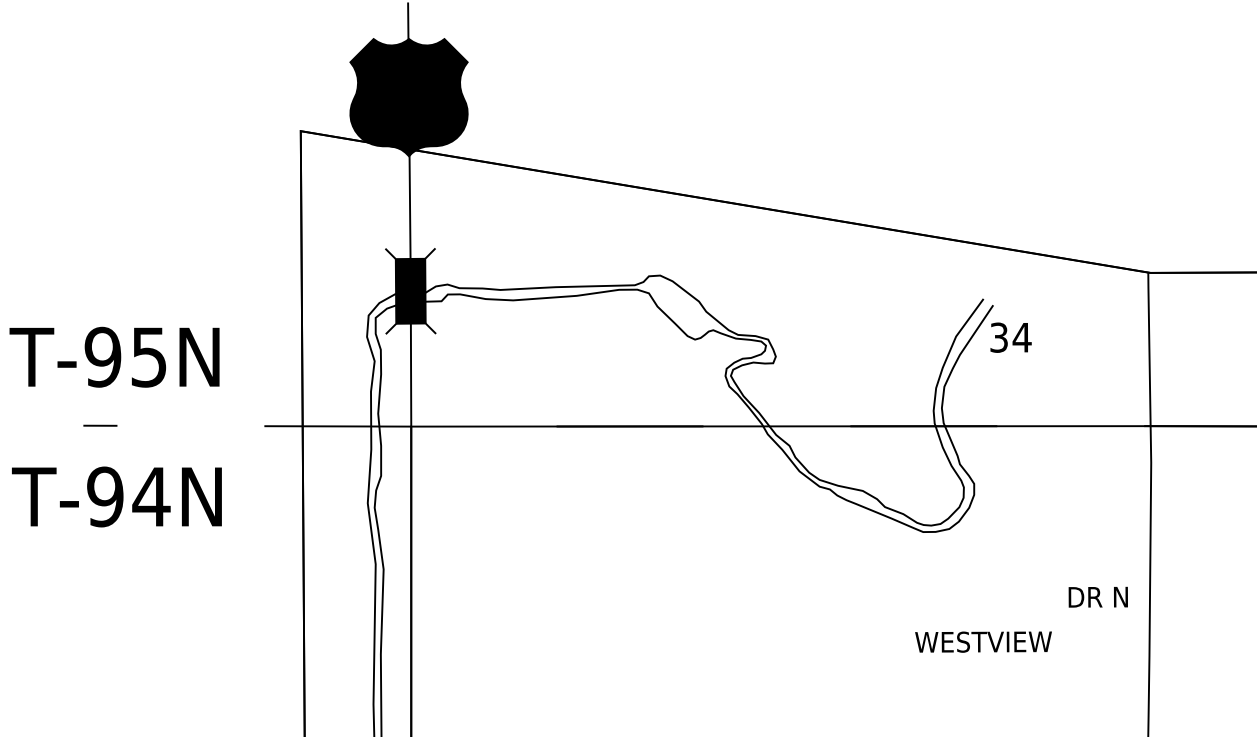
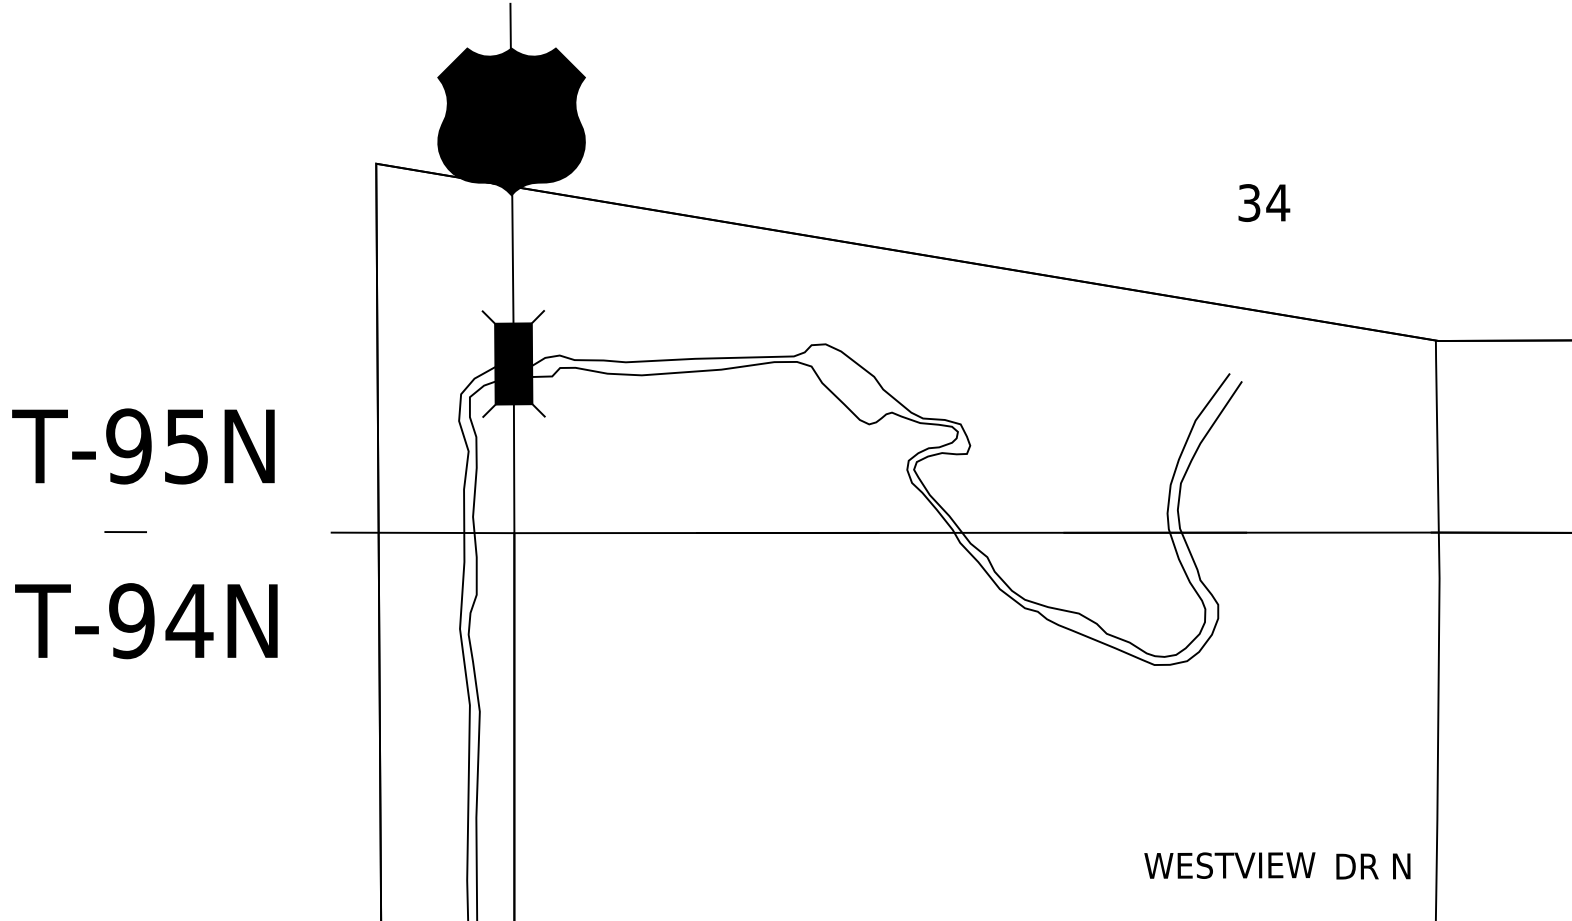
text: (1011, 337) -> (1264, 202), moved
text: (1098, 597) -> (1373, 866), moved
text: (983, 642) -> (1229, 865), moved

